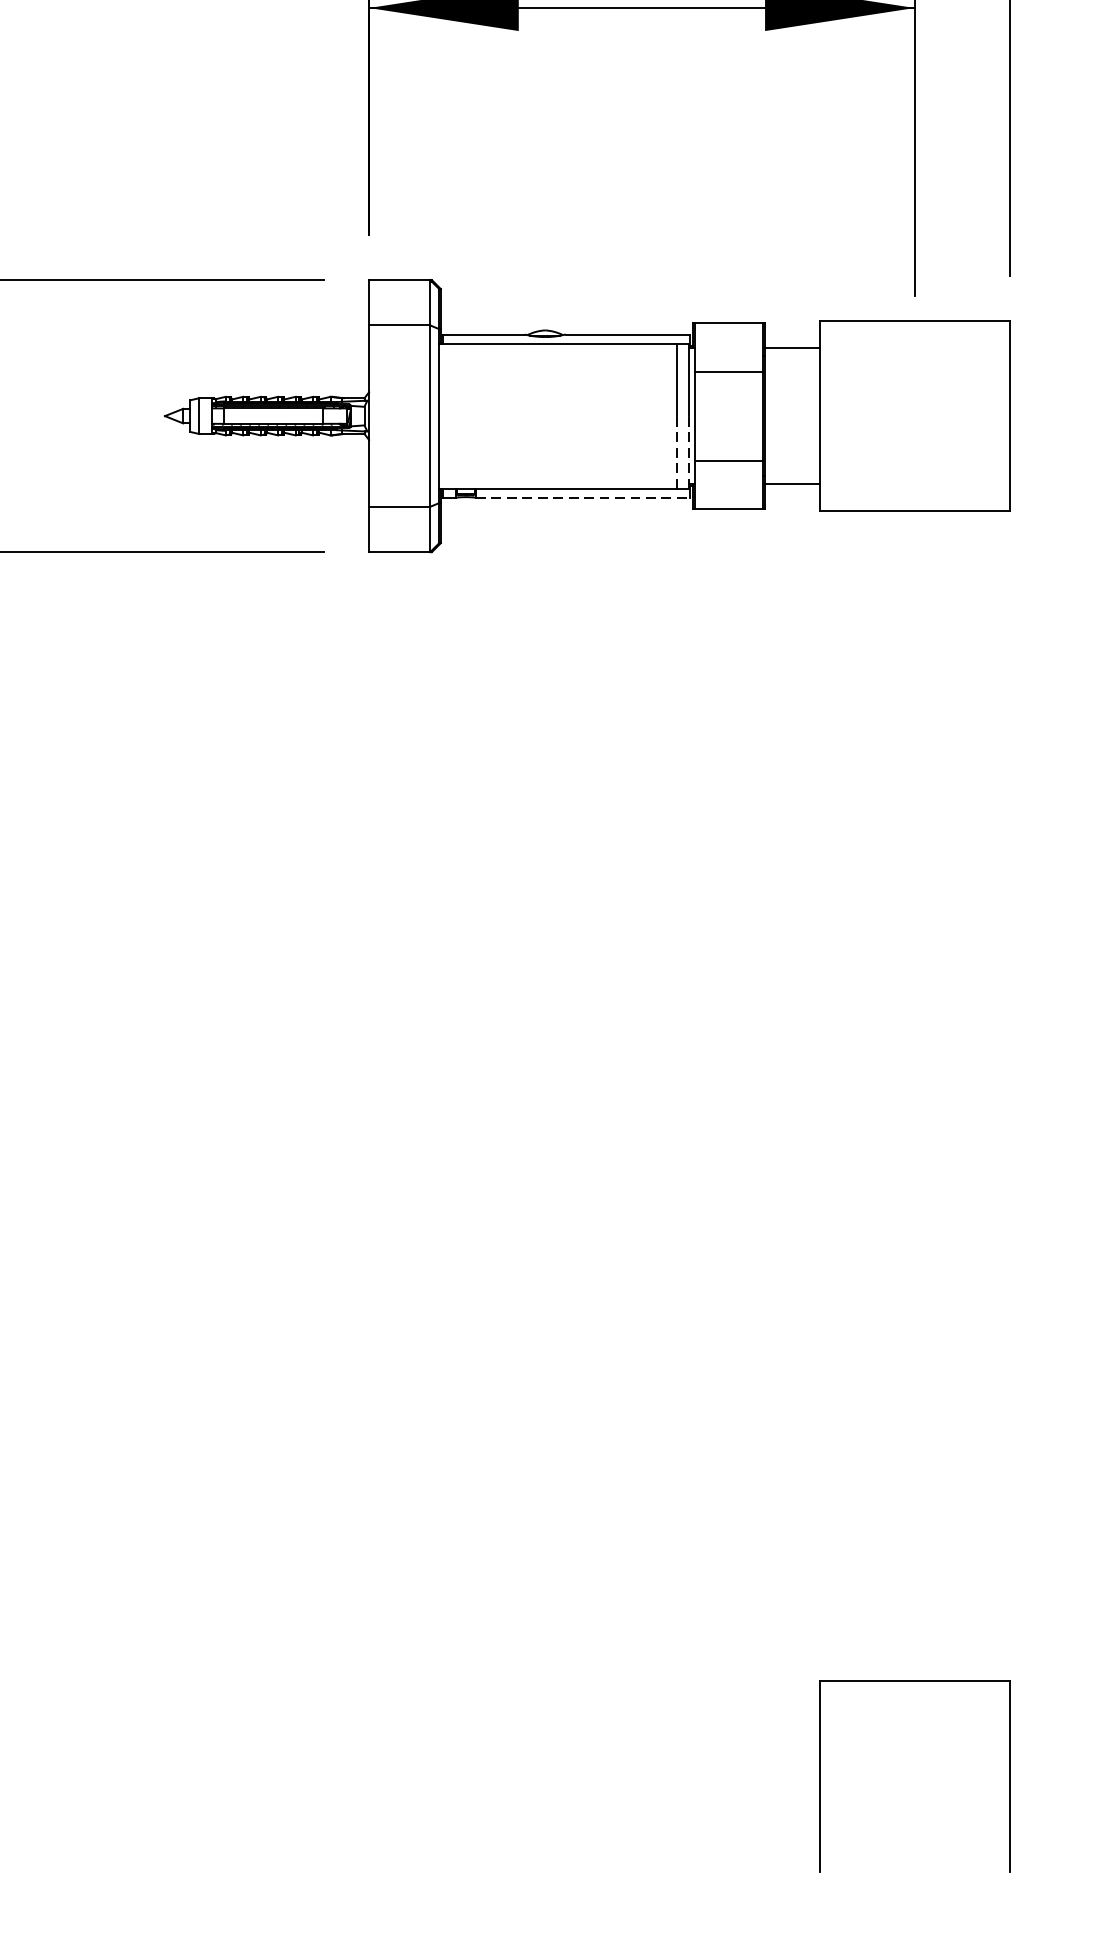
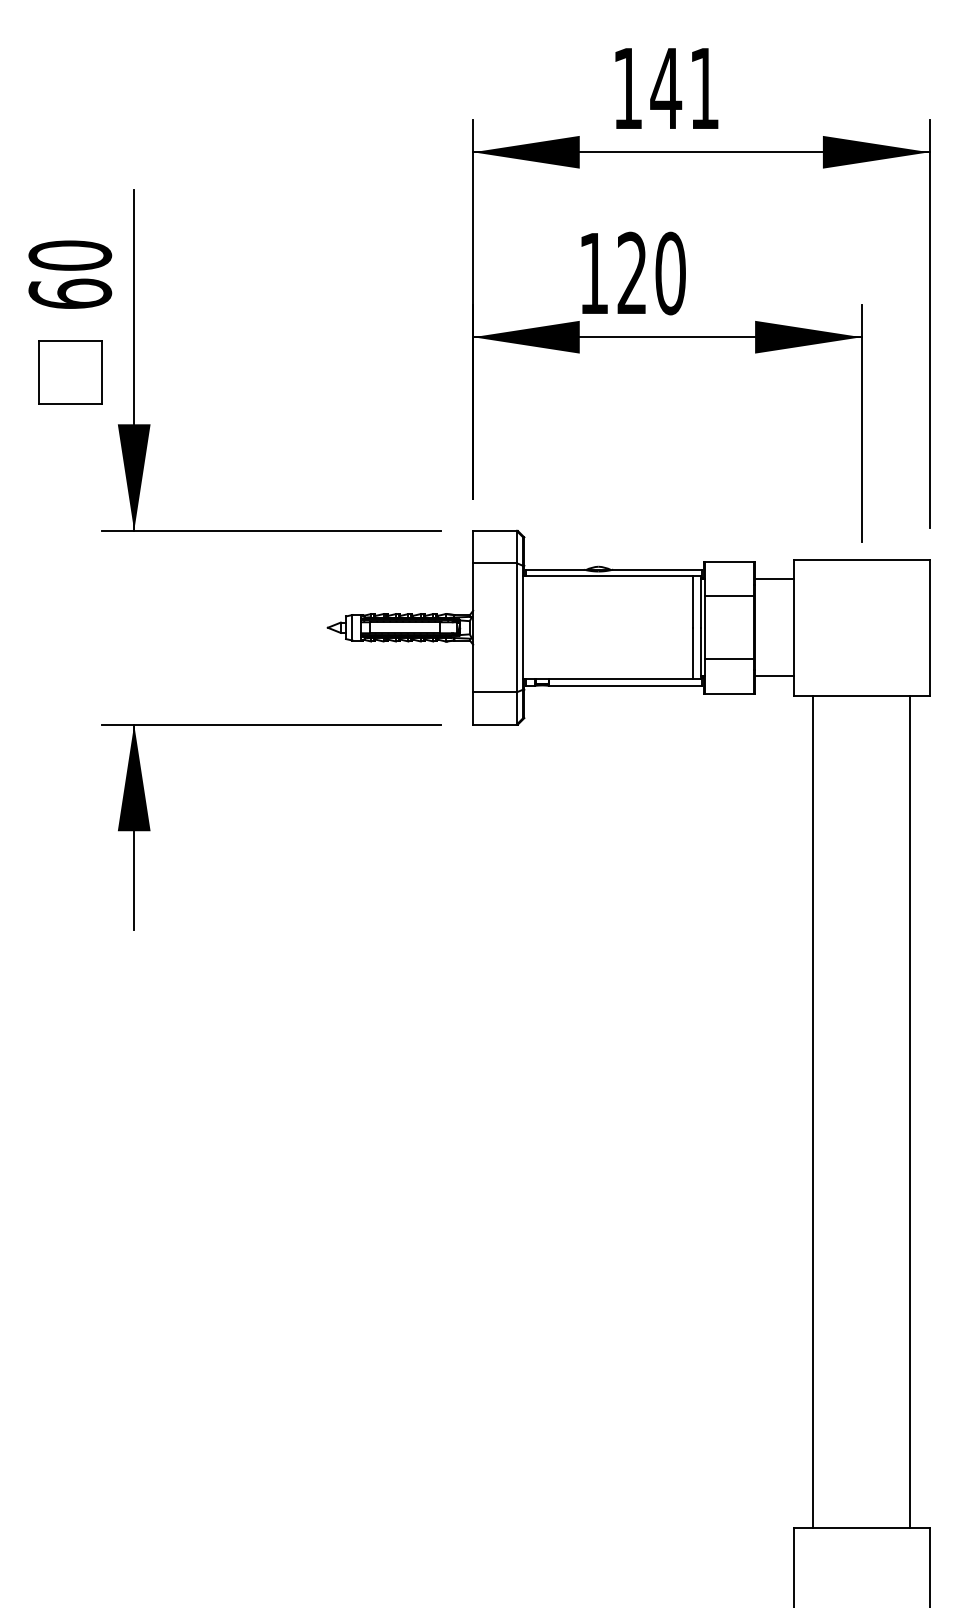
line: (677, 452) -> (692, 653), dashed -> solid
line: (688, 452) -> (700, 653), dashed -> solid
line: (584, 497) -> (626, 685), dashed -> solid
line: (847, 1095) -> (813, 1111), added
line: (983, 1095) -> (910, 1111), added

